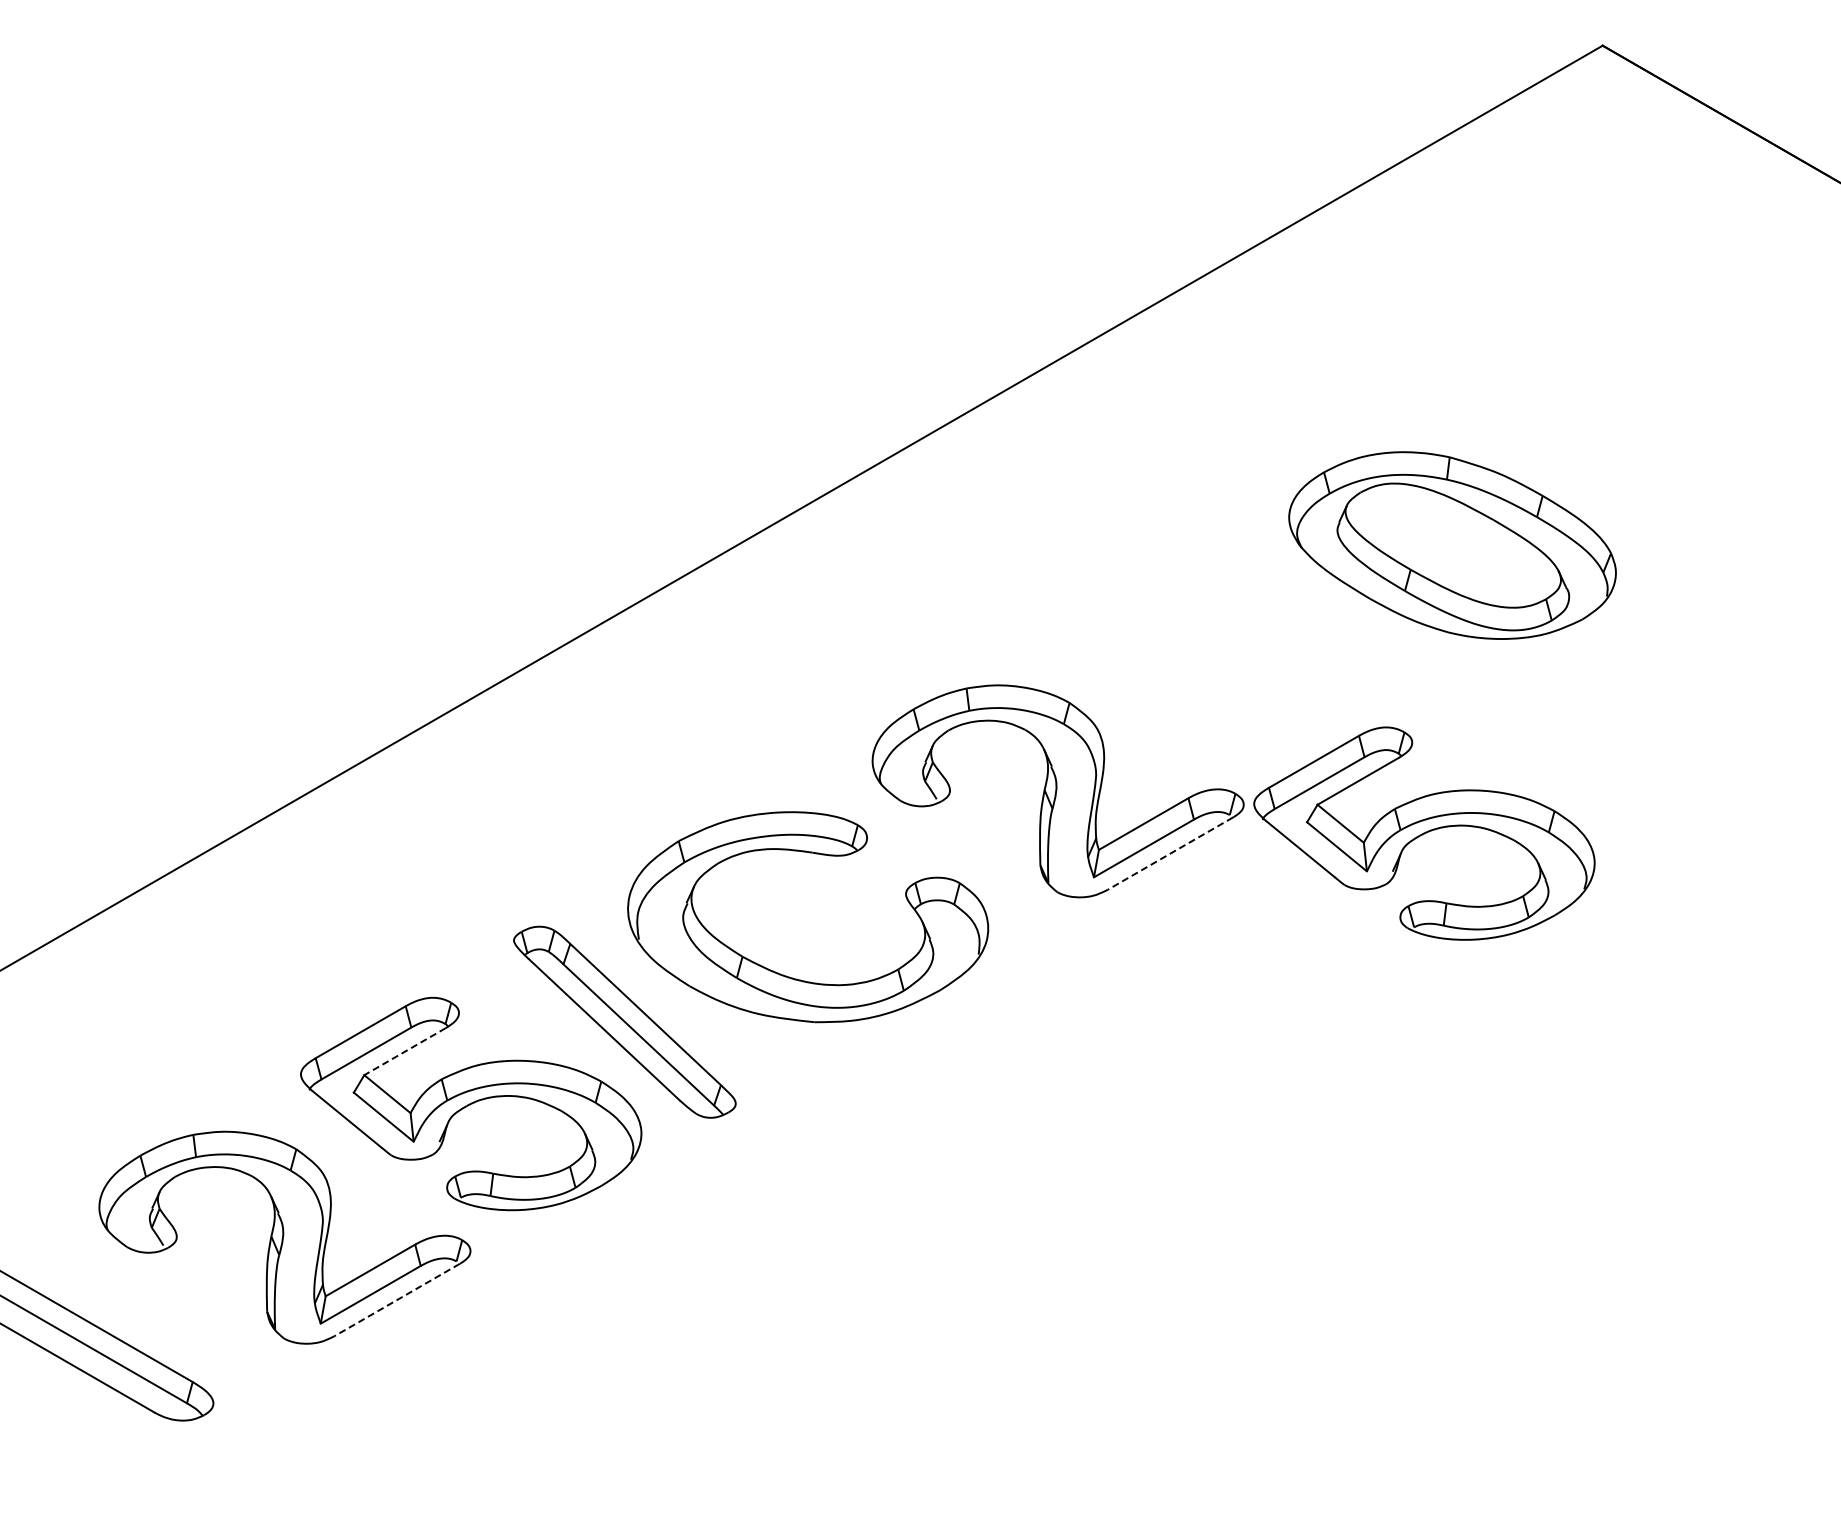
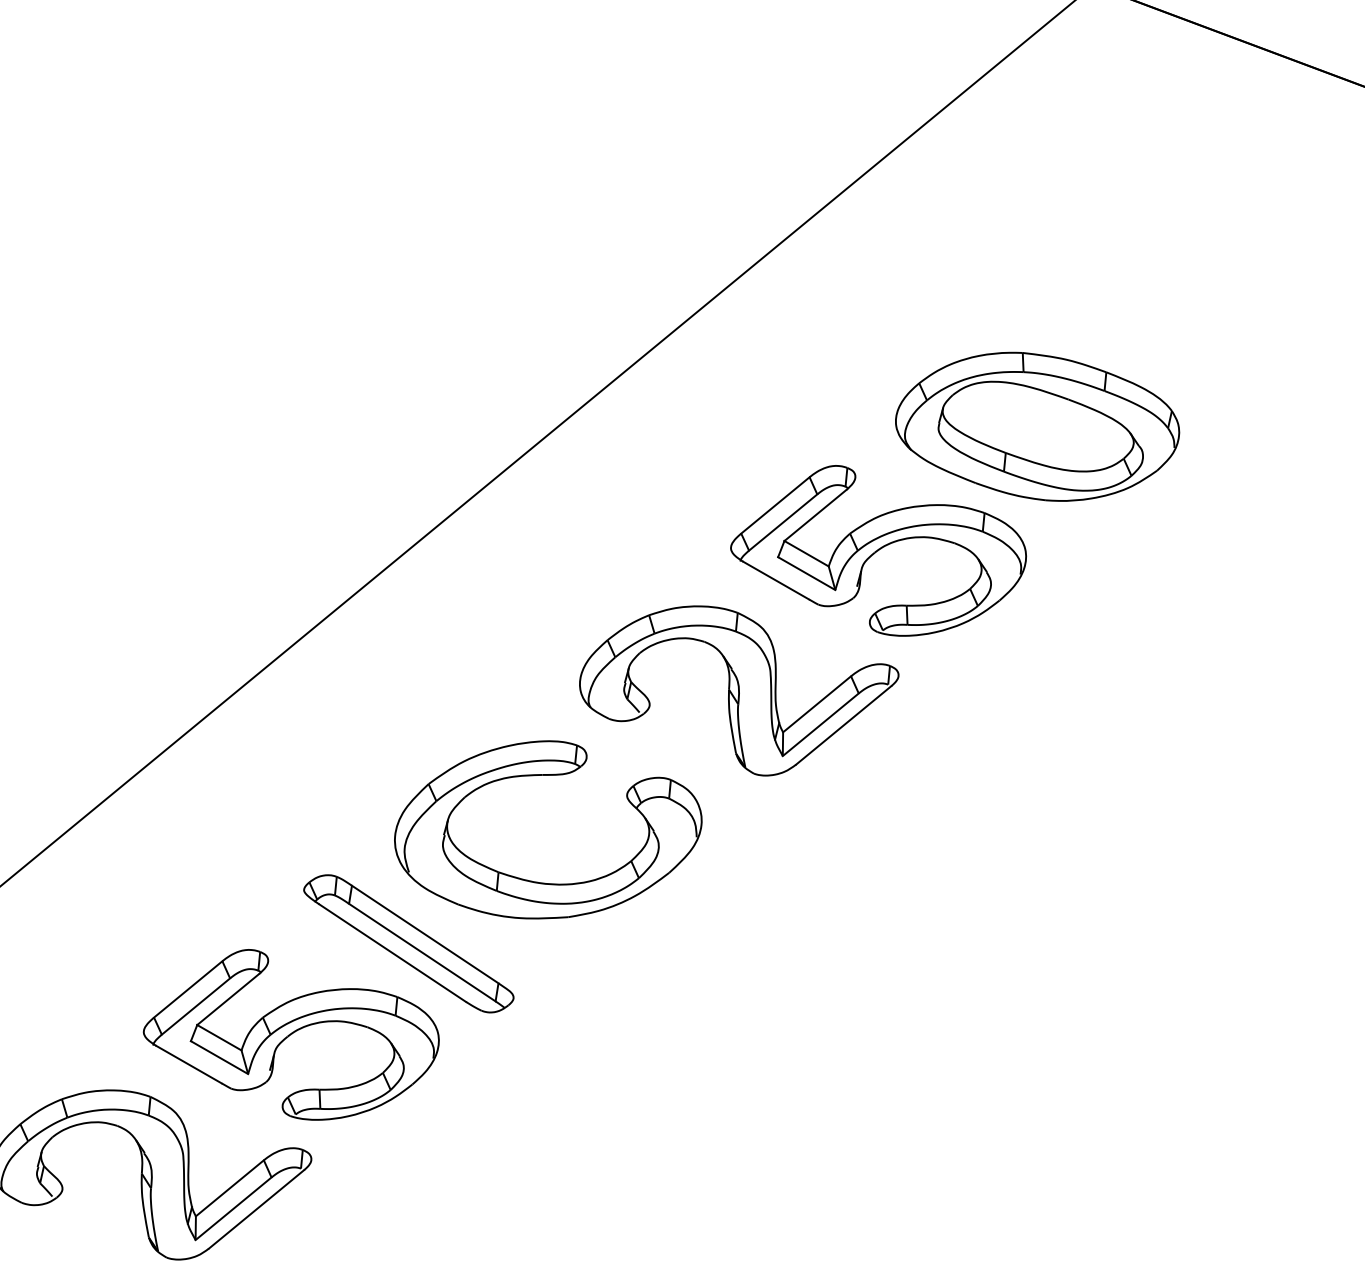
part: (1424, 833) -> (878, 550), moved
line: (1169, 853) -> (842, 725), dashed -> solid
line: (404, 1051) -> (227, 999), dashed -> solid
line: (396, 1300) -> (256, 1209), dashed -> solid

